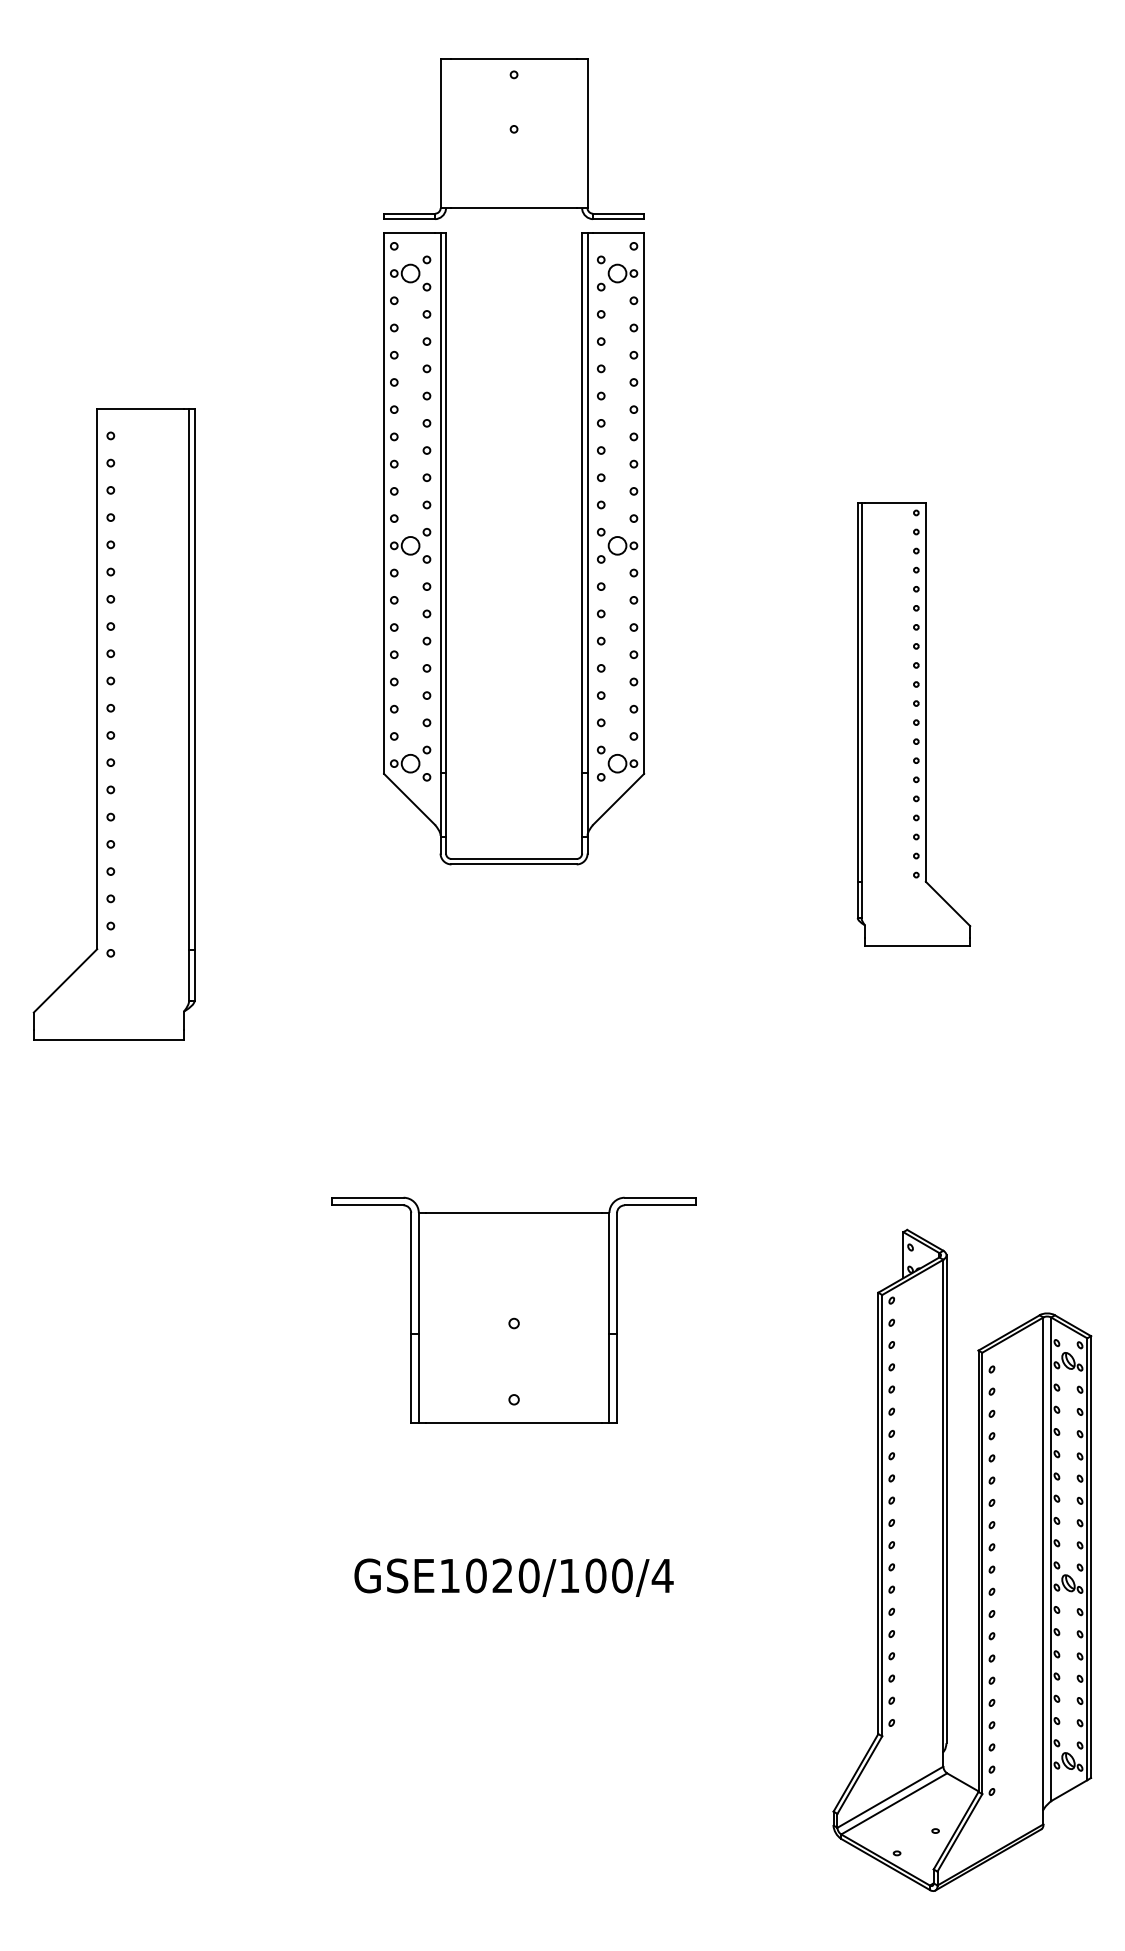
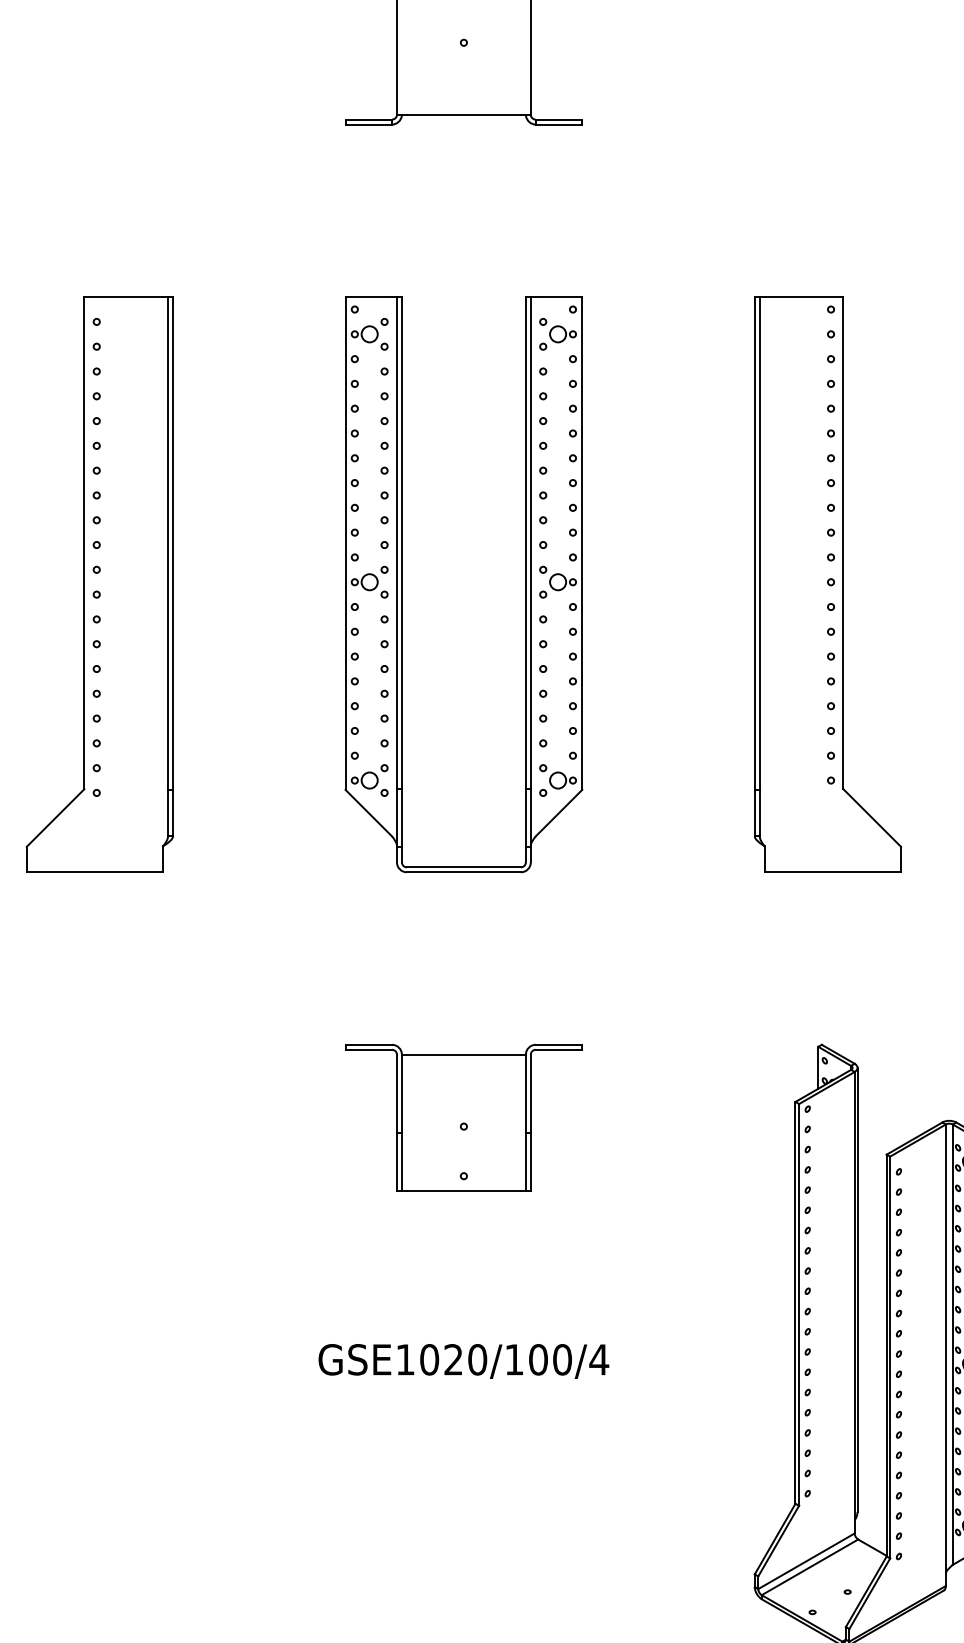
part: (581, 548) -> (525, 584), moved
part: (913, 724) -> (827, 584), size x1.43
part: (513, 1310) -> (463, 1118), size x0.71

